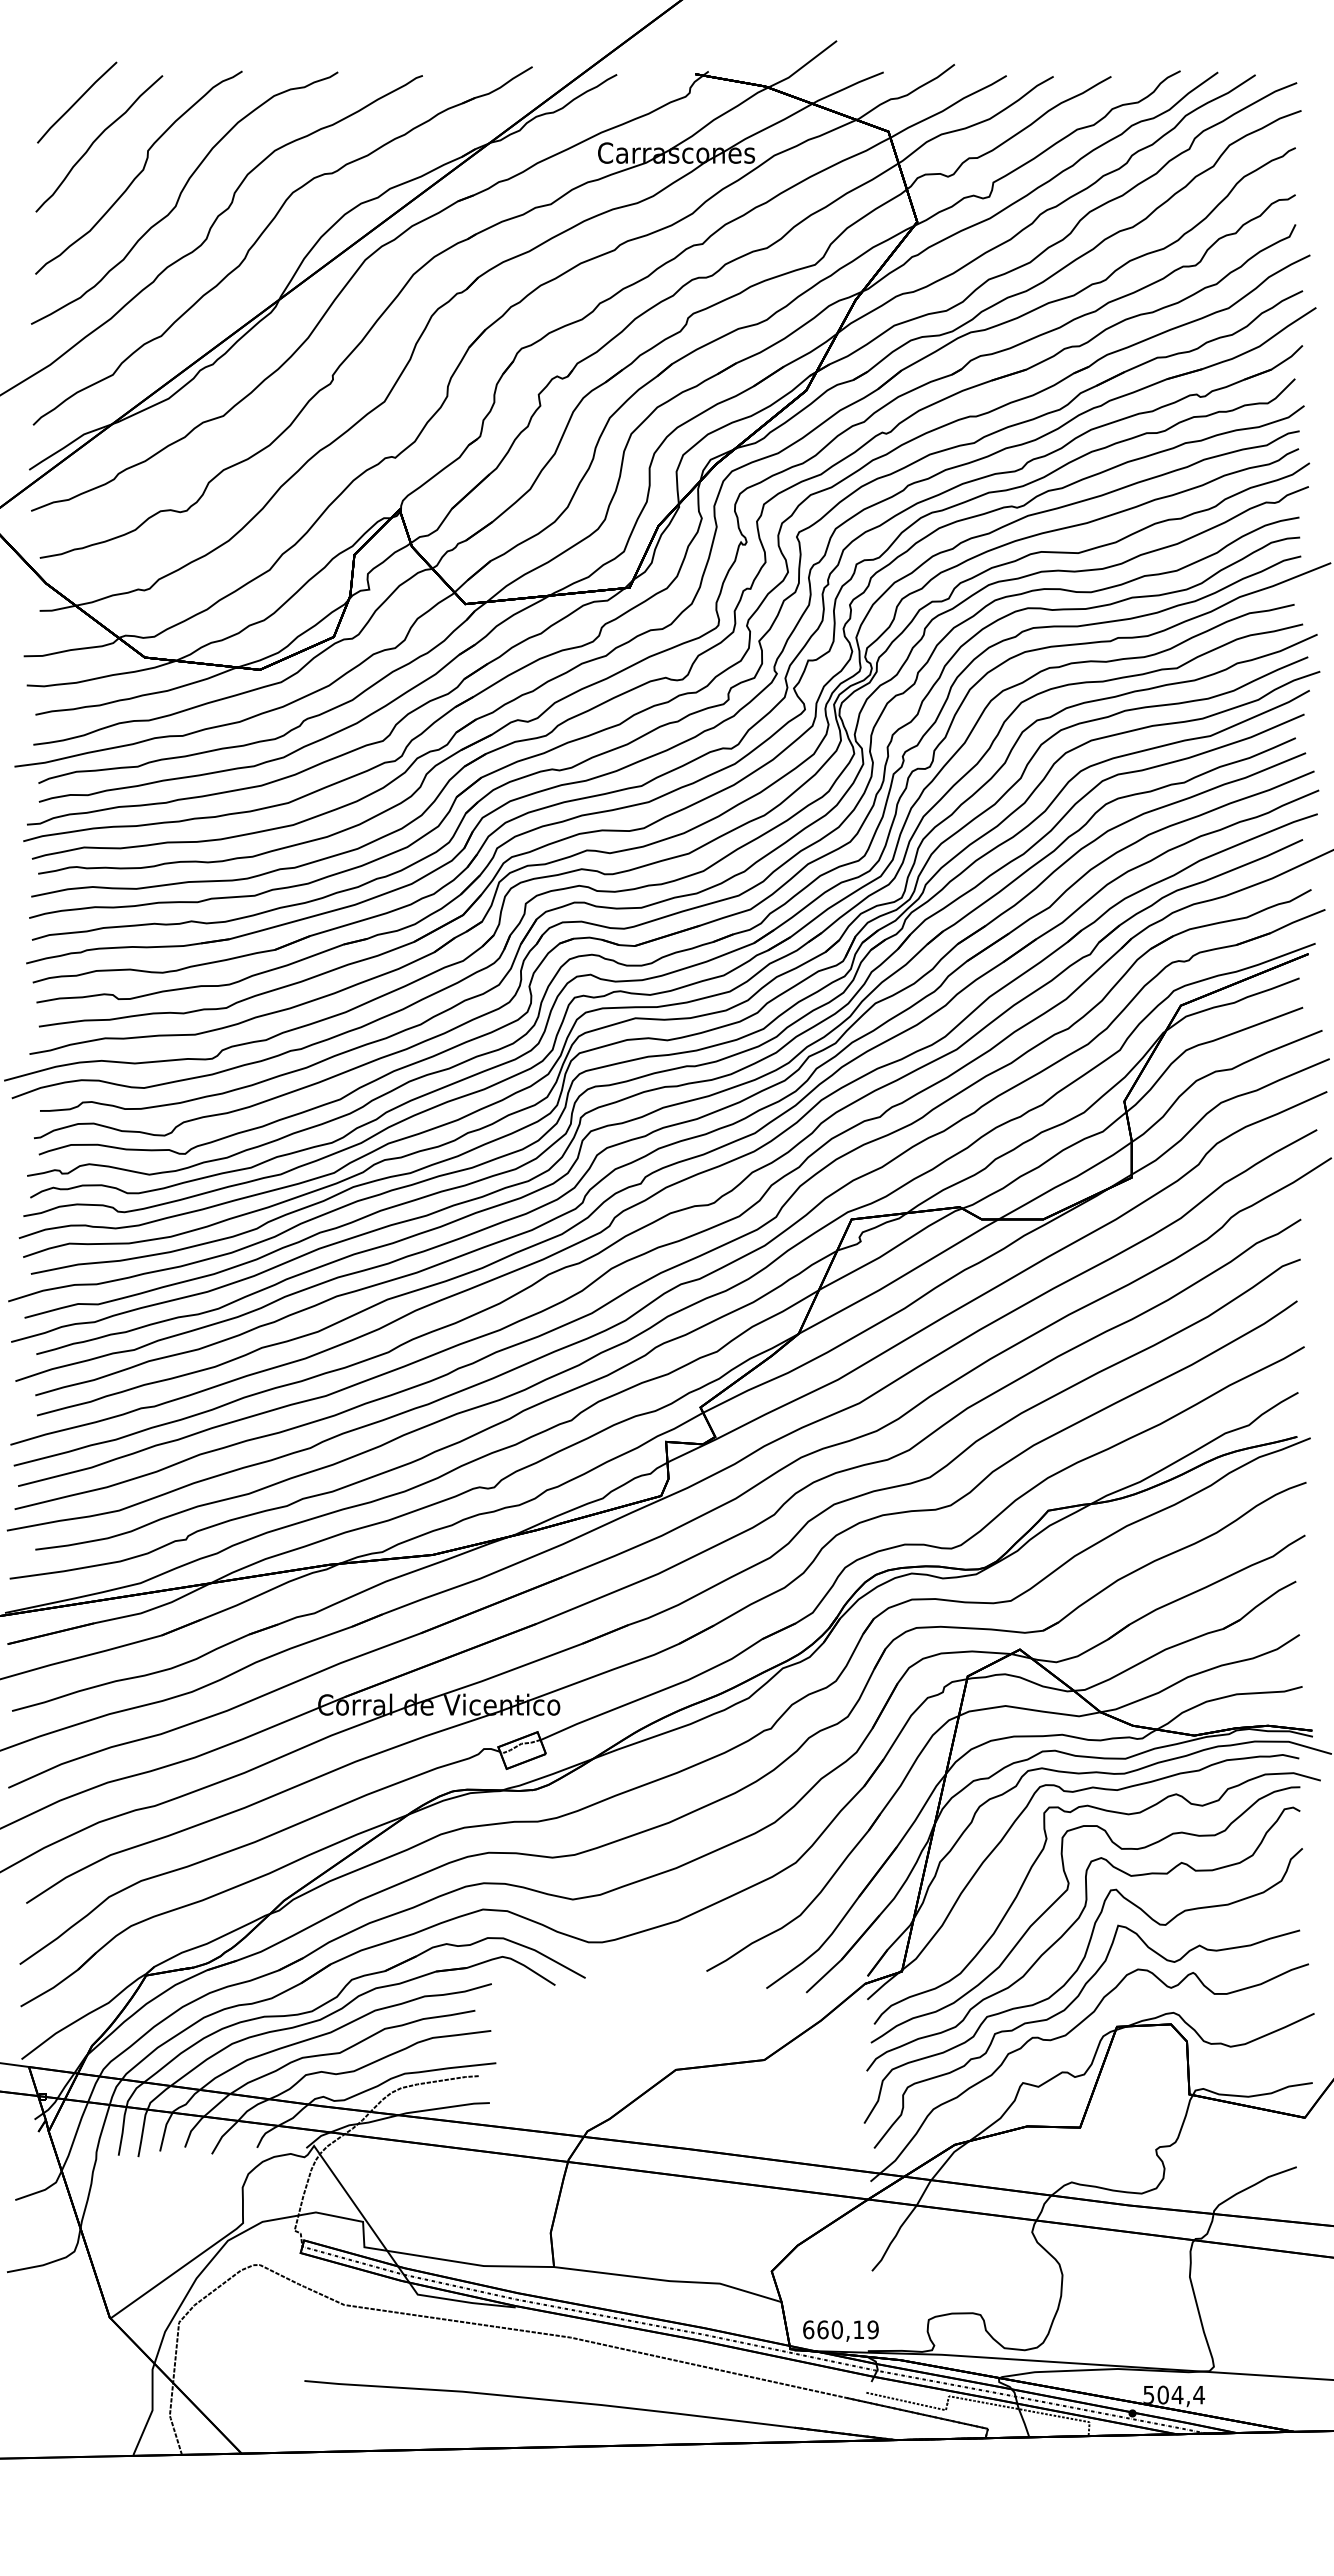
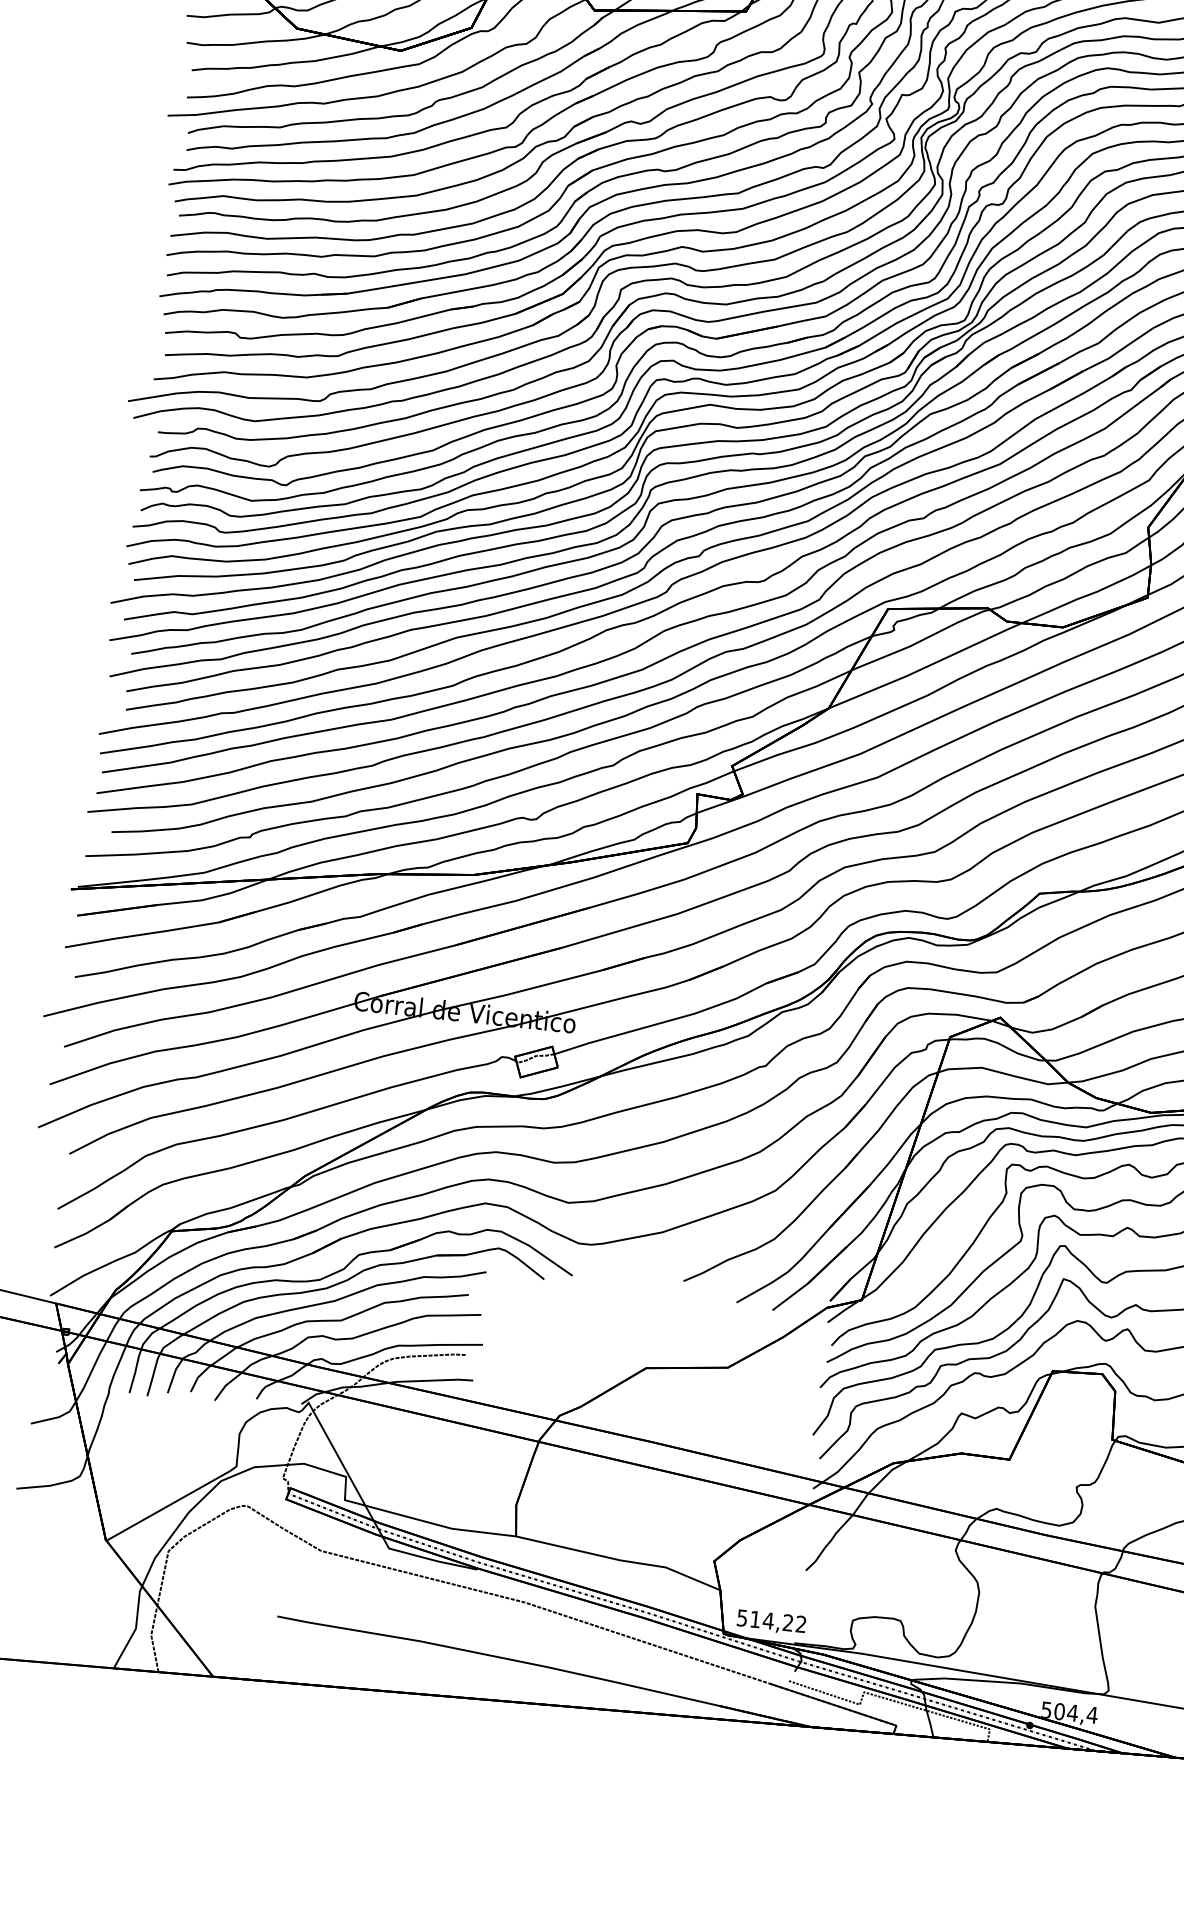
text: (840, 2329) -> (771, 1620), 660,19 -> 514,22

